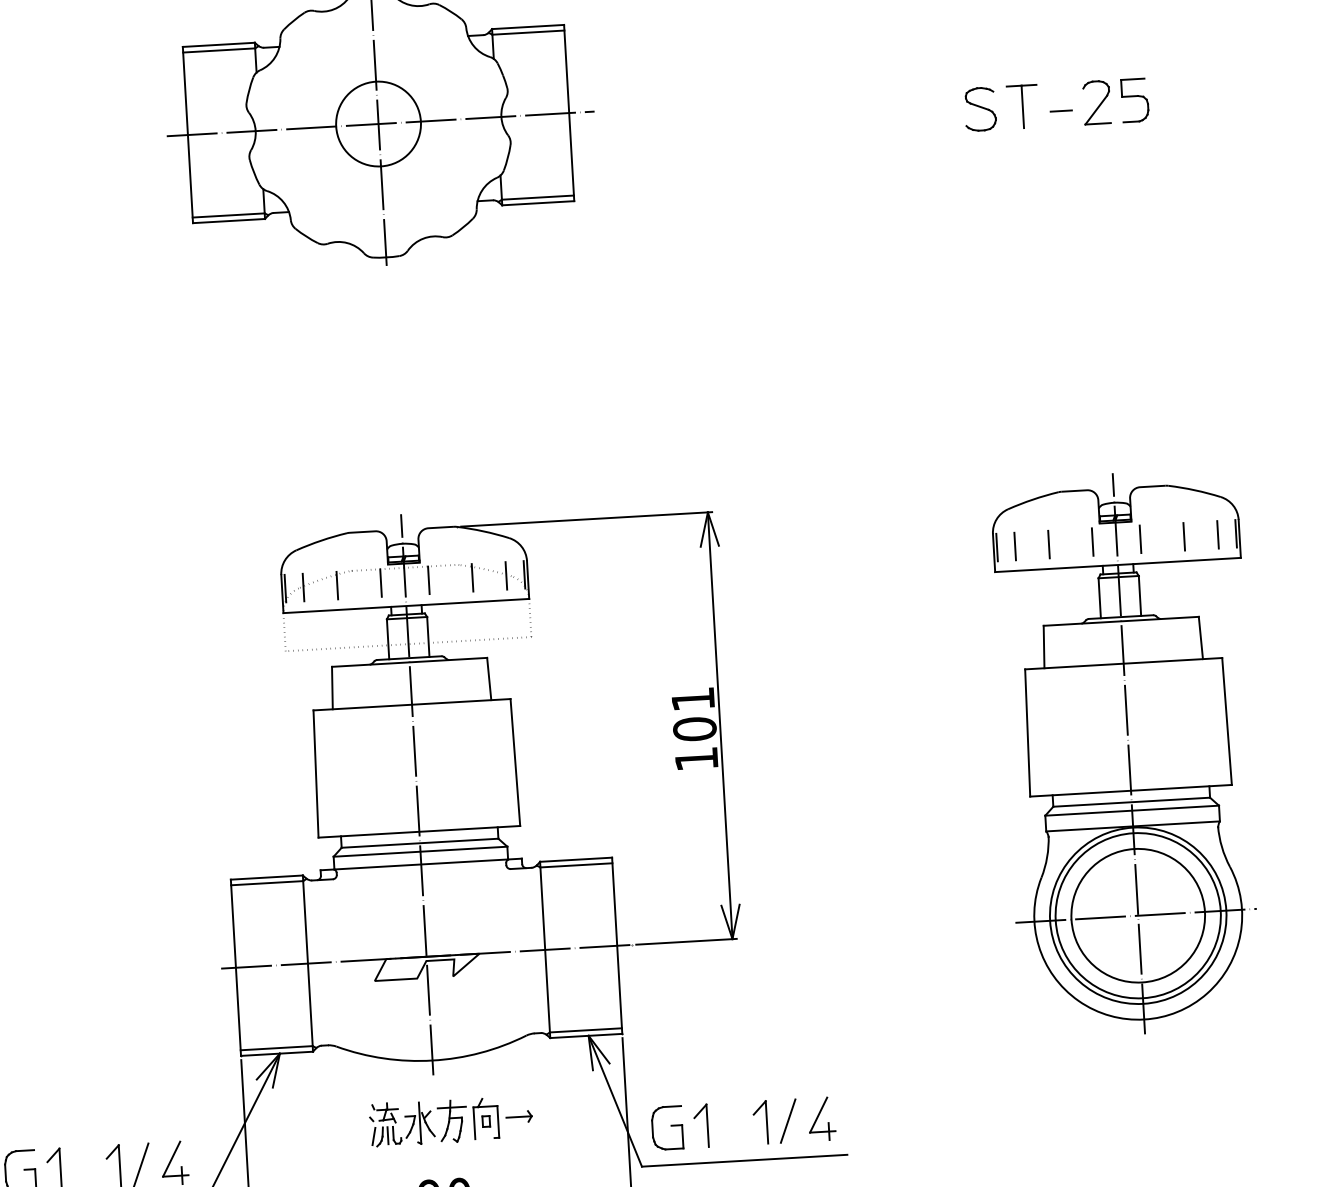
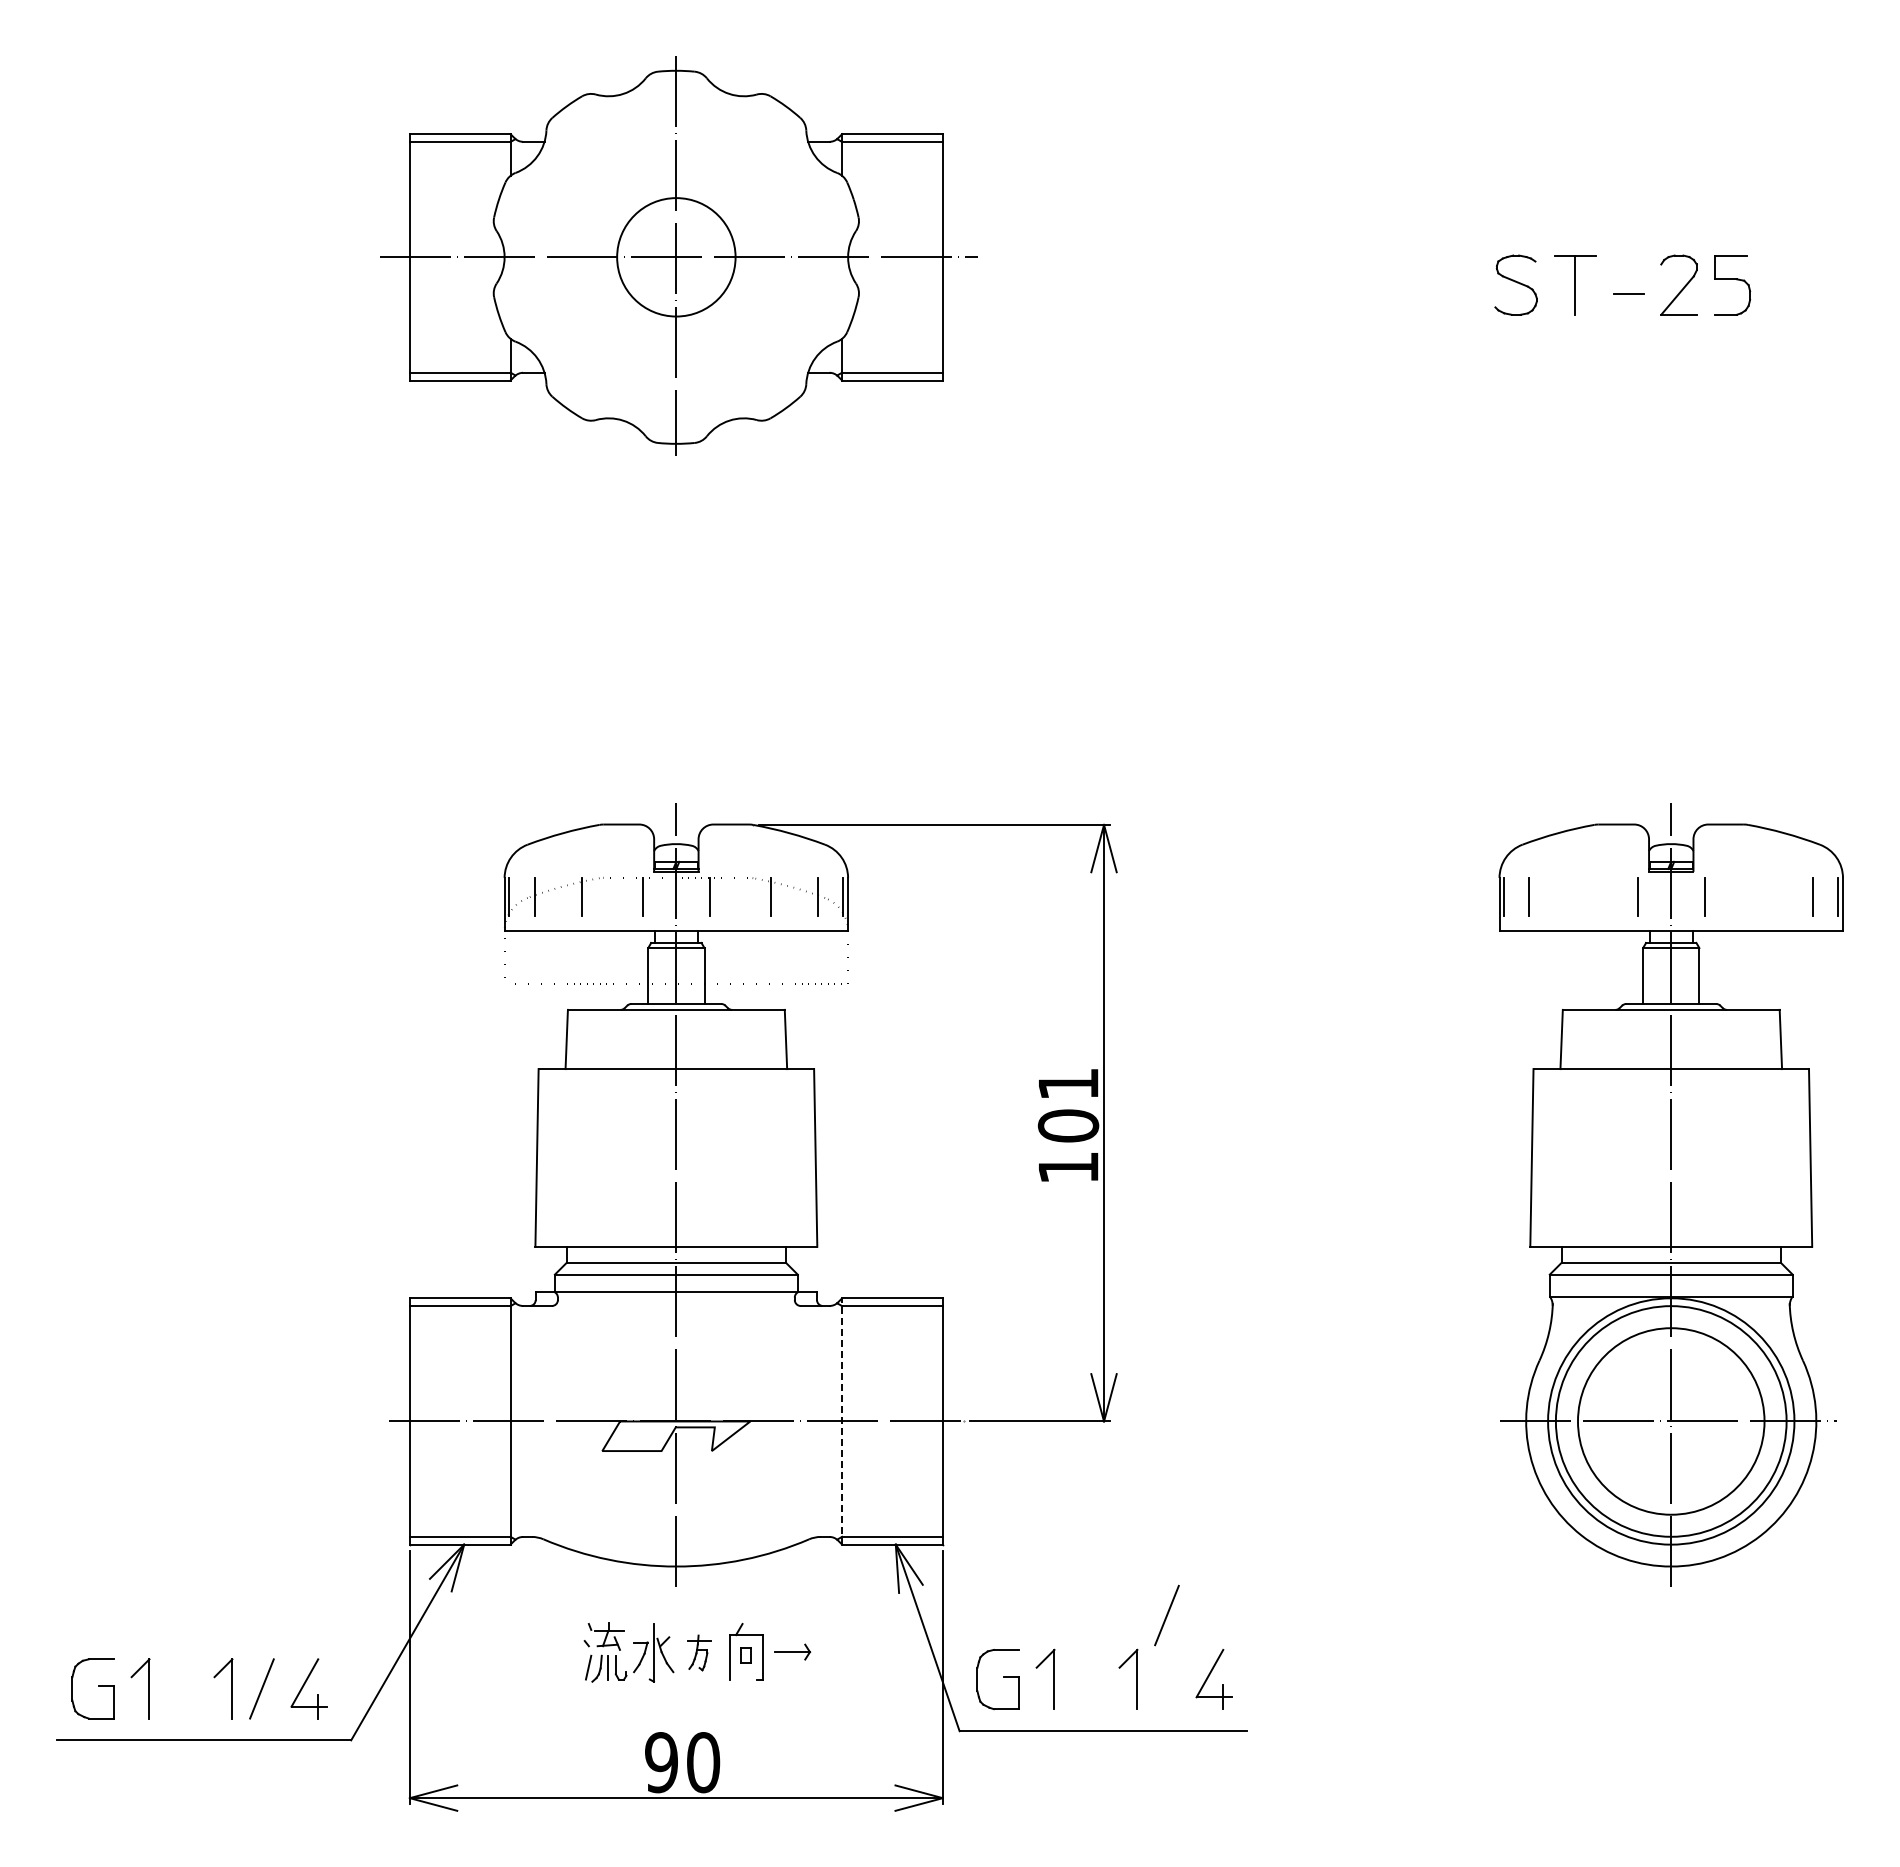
line: (1183, 536) -> (1765, 896), removed
line: (1048, 544) -> (1576, 896), removed
line: (545, 949) -> (842, 1420), solid -> dashed
part: (452, 1121) -> (699, 1652), size x0.6
line: (787, 1121) -> (1166, 1615), moved

